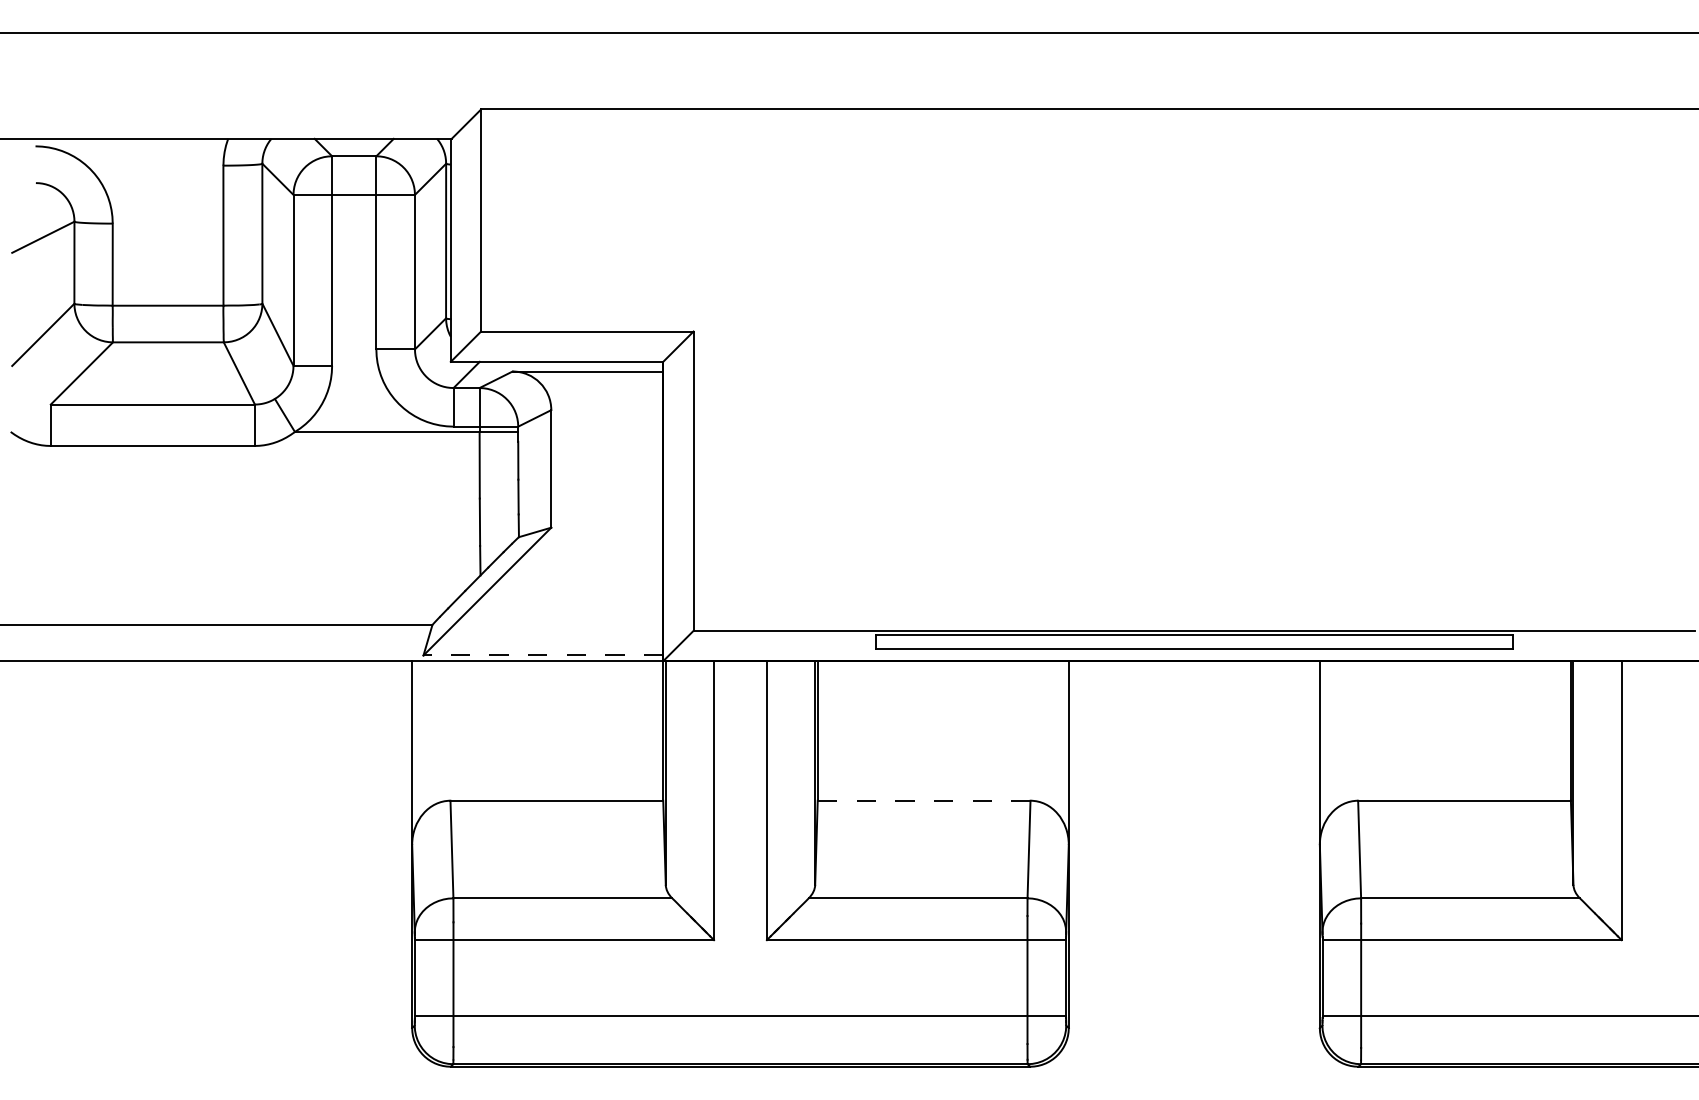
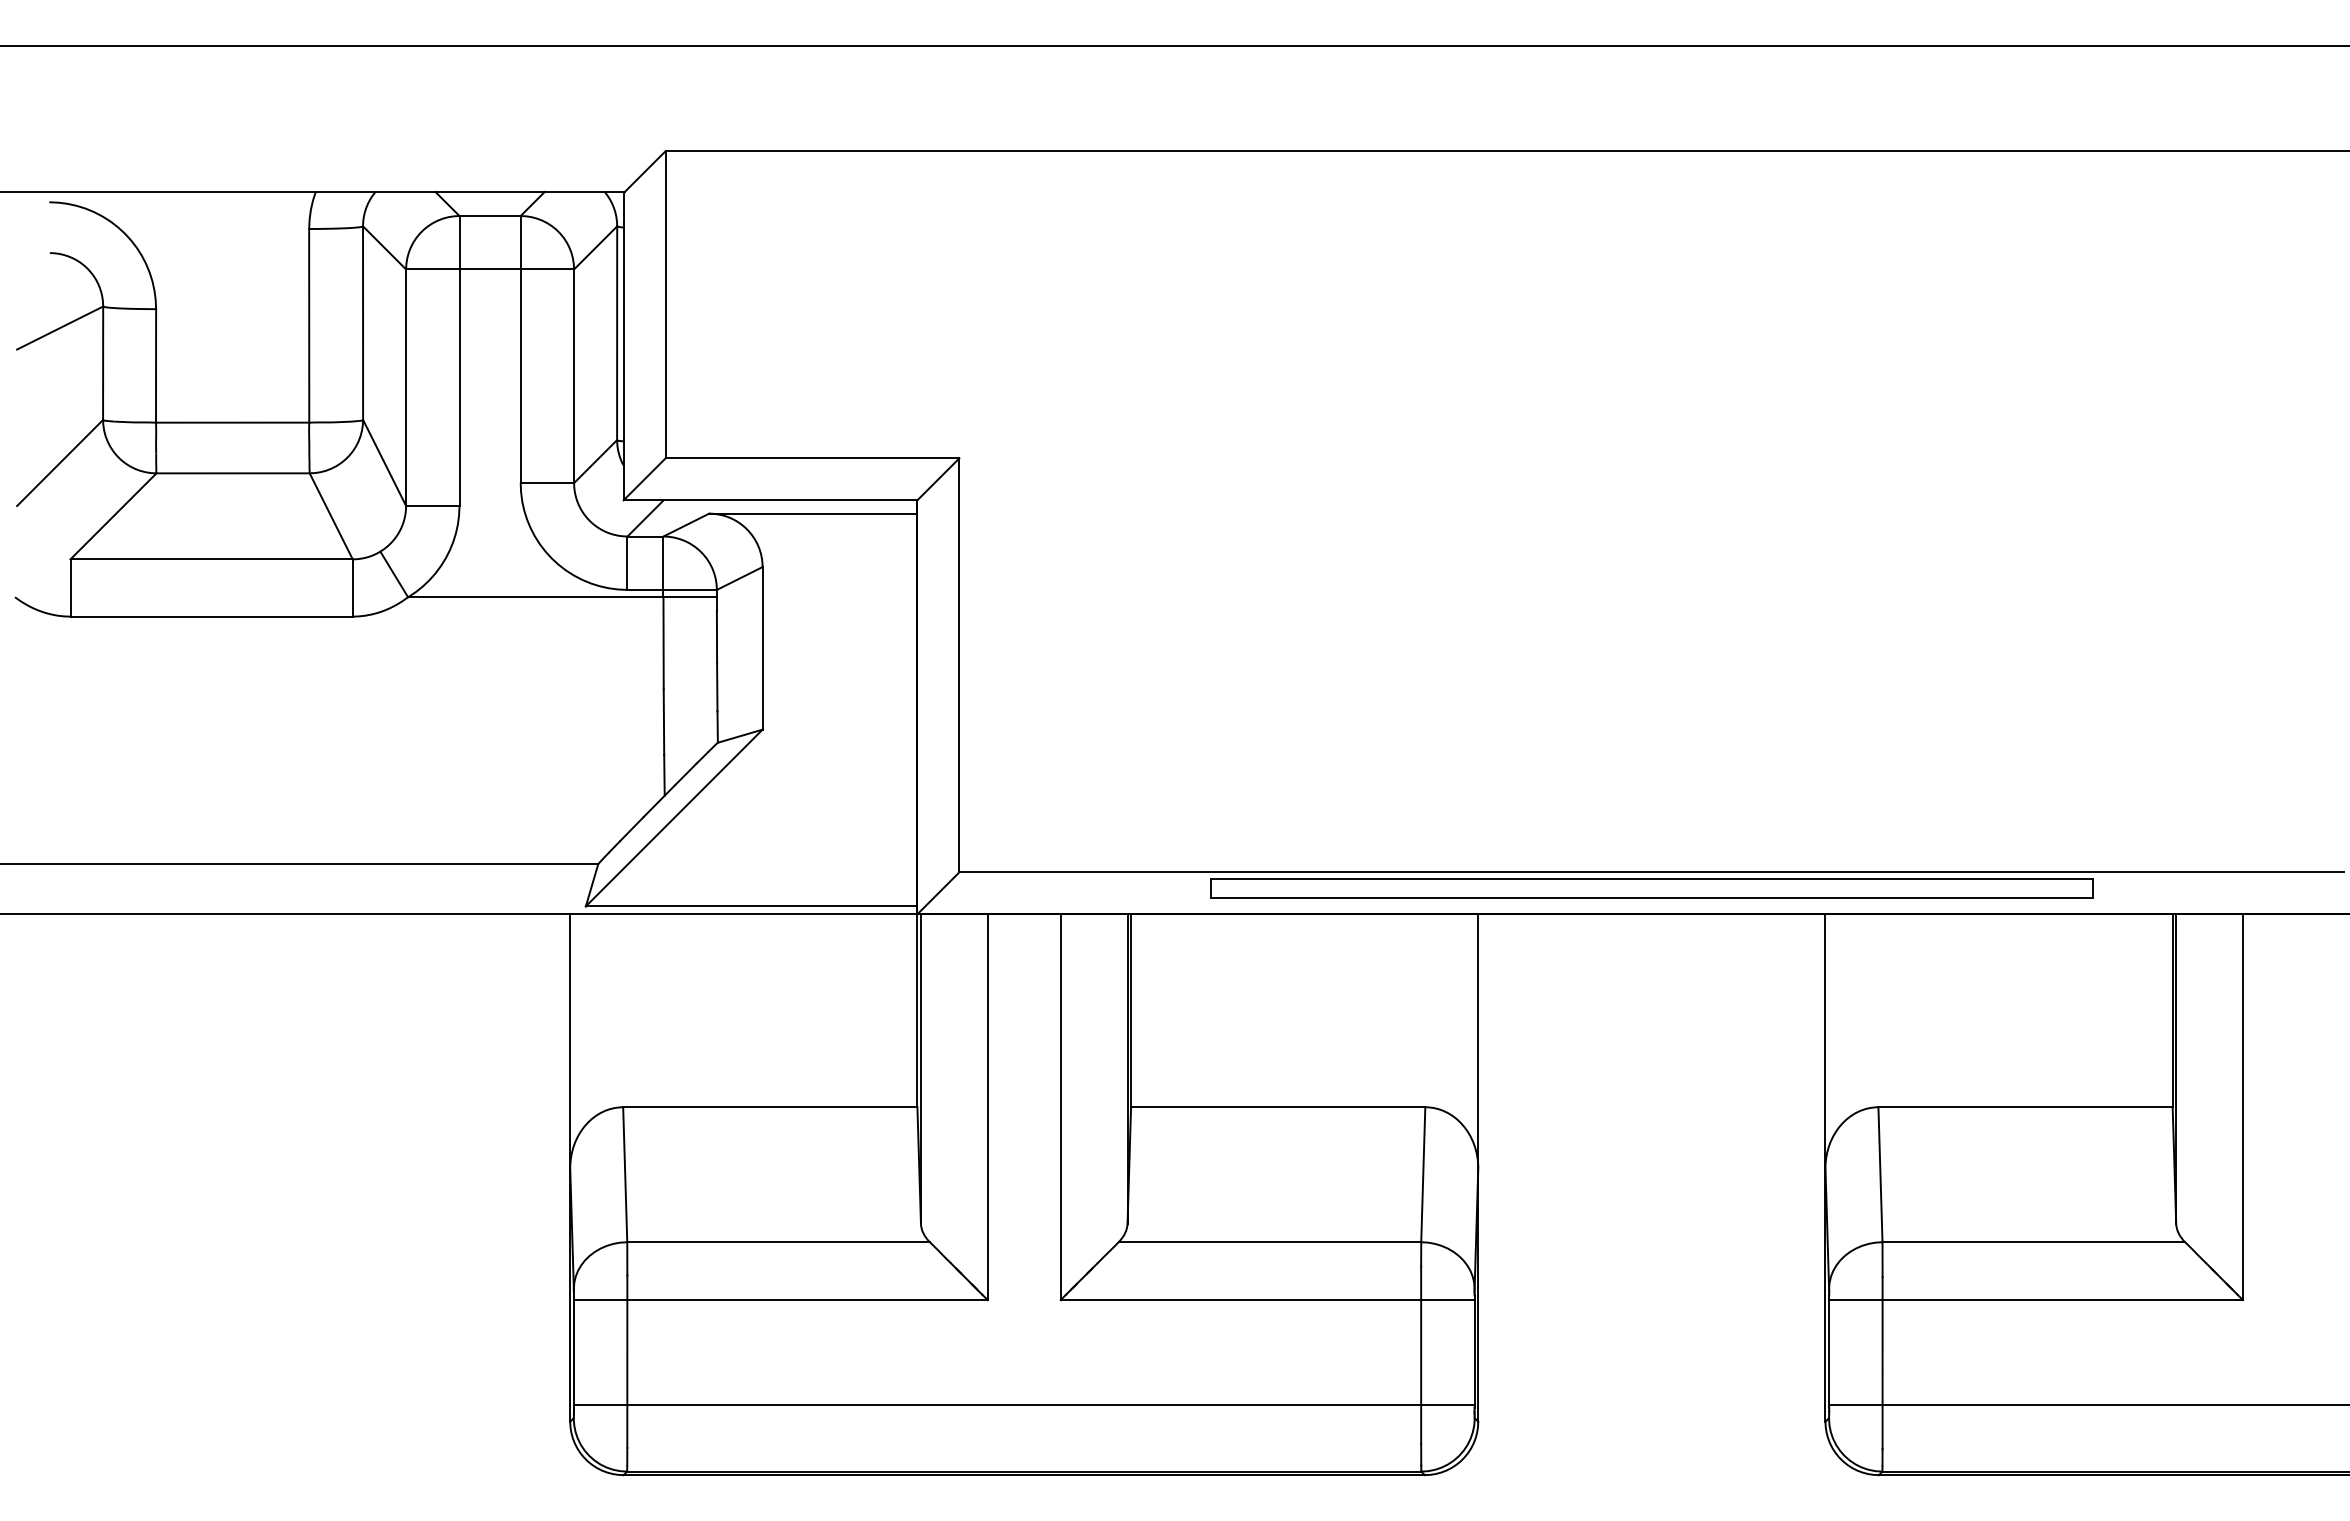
line: (543, 655) -> (751, 906), dashed -> solid
line: (923, 800) -> (1277, 1107), dashed -> solid

